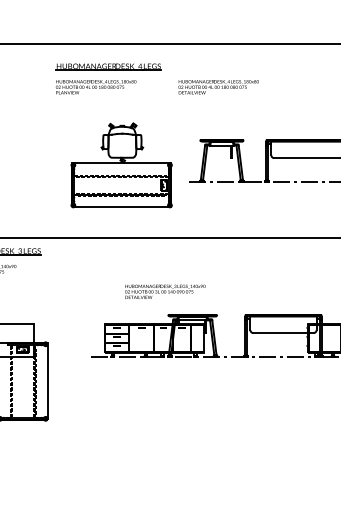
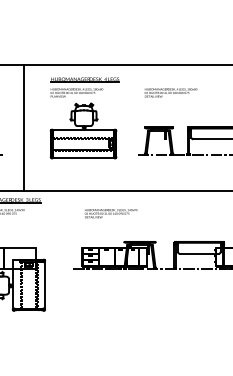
text: (217, 86) -> (170, 92), moved
line: (14, 140) -> (23, 127), added
part: (121, 164) -> (83, 130), moved
text: (164, 291) -> (110, 213), moved

